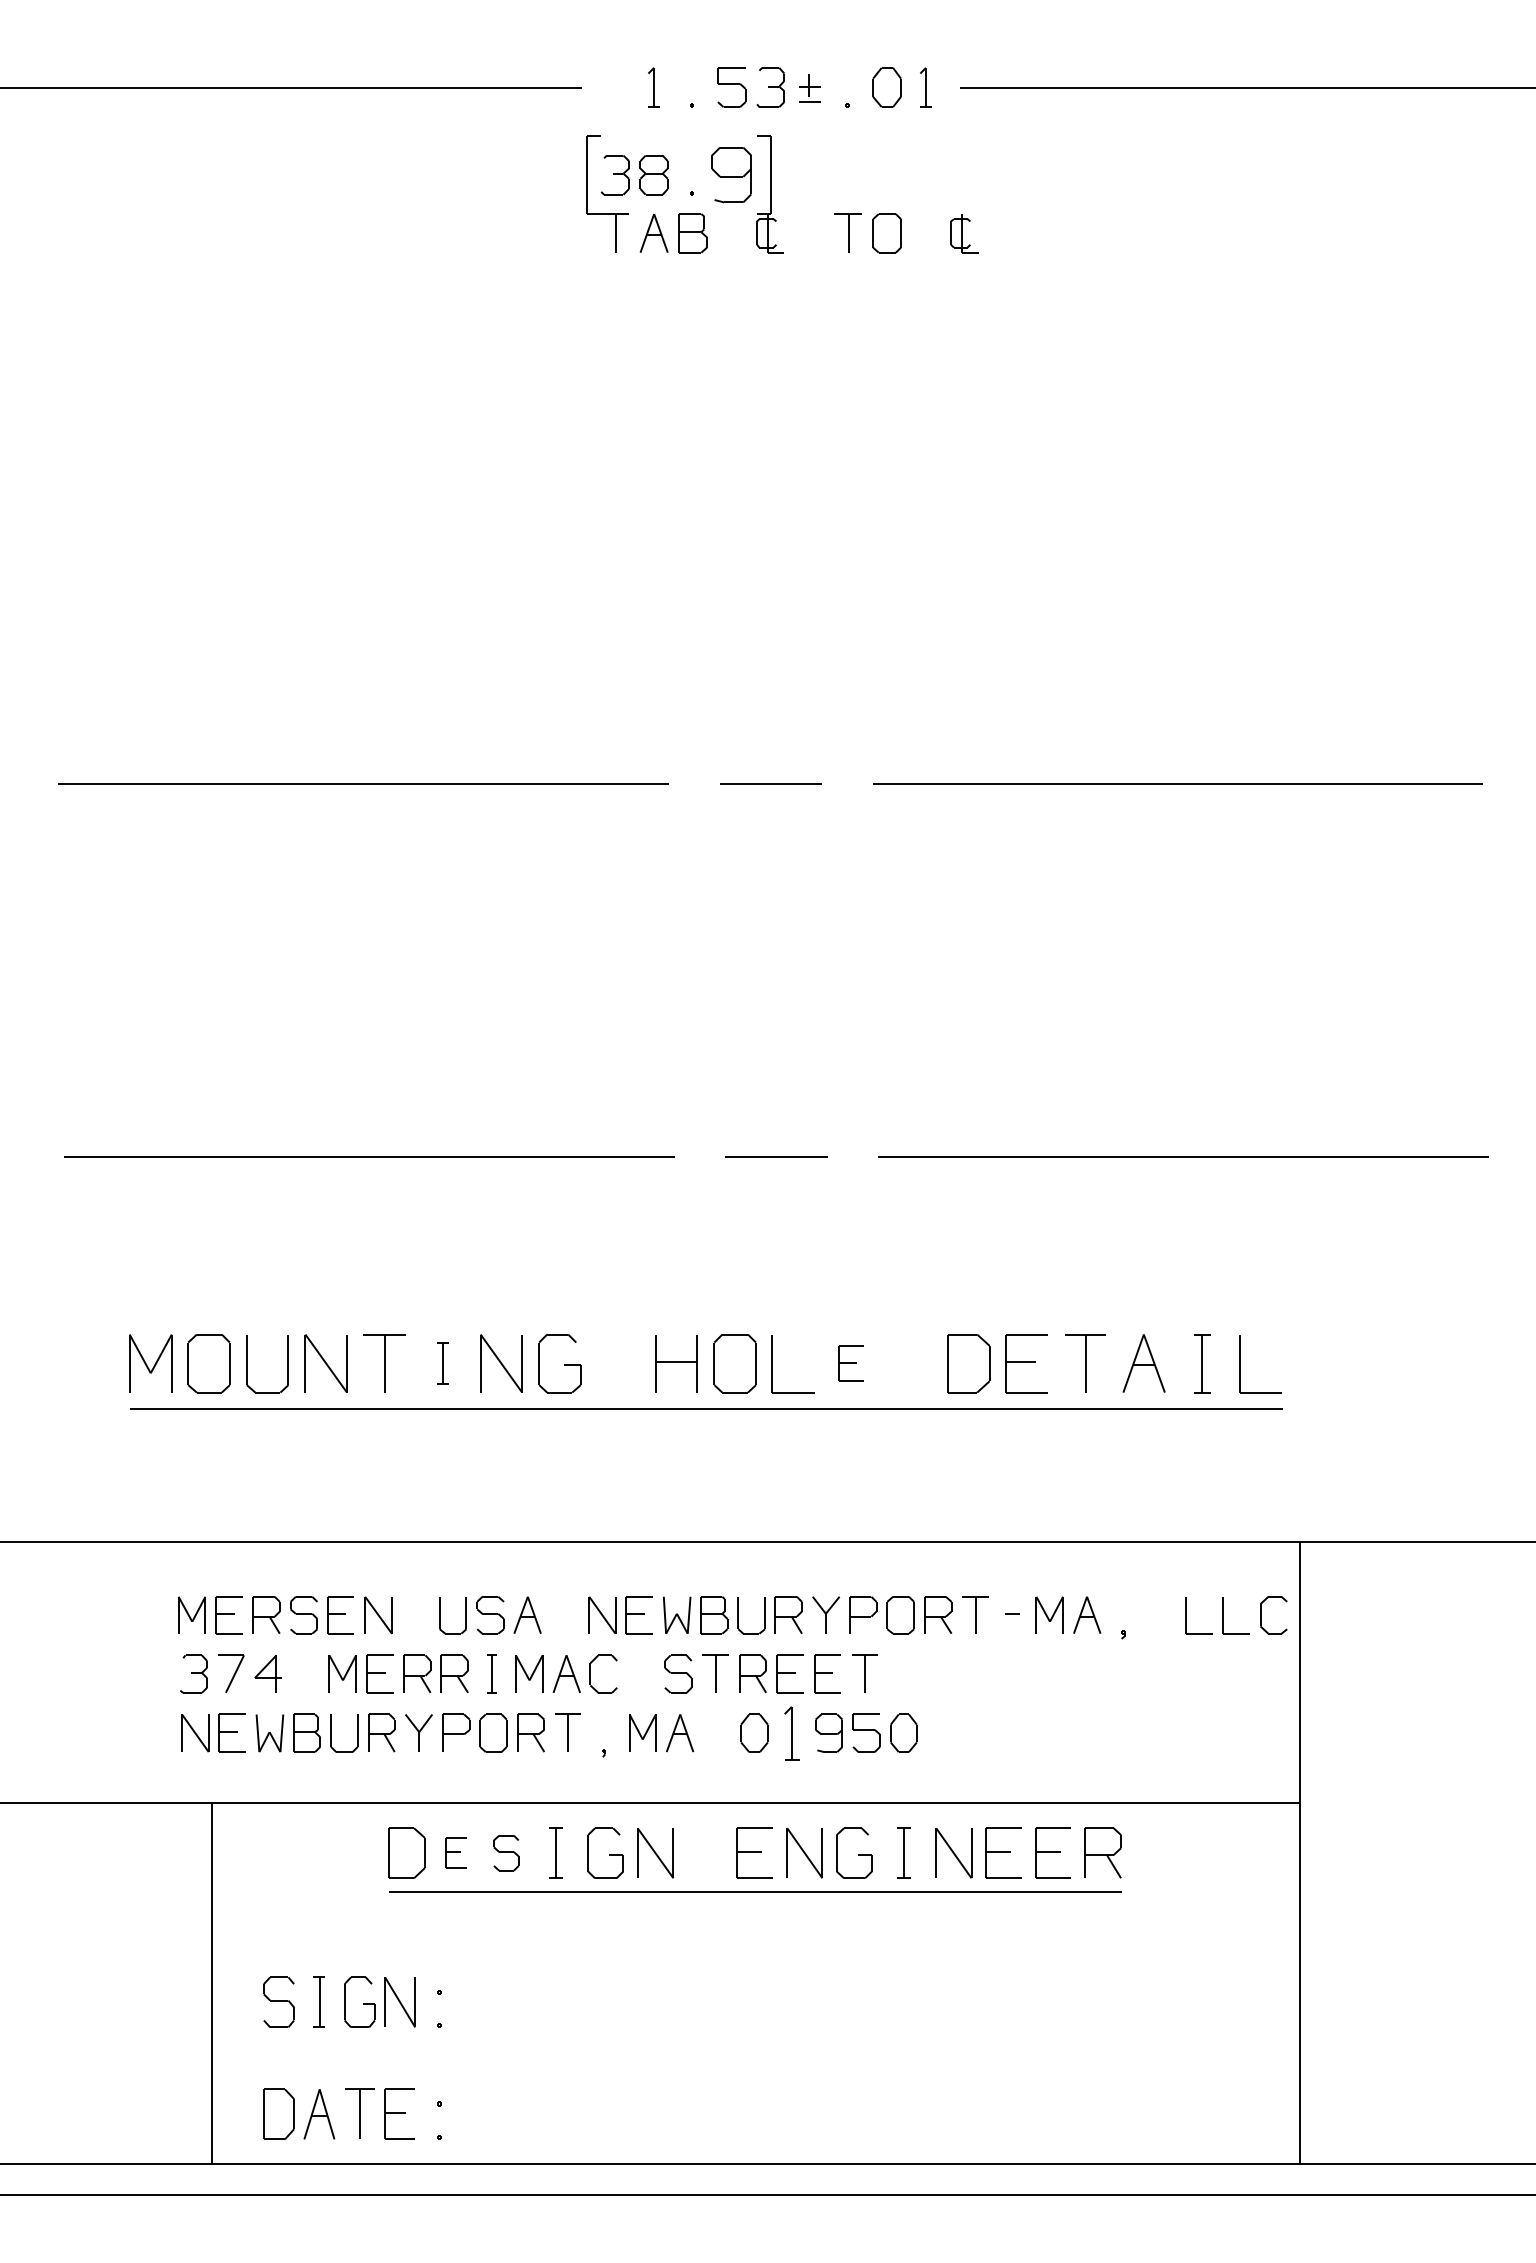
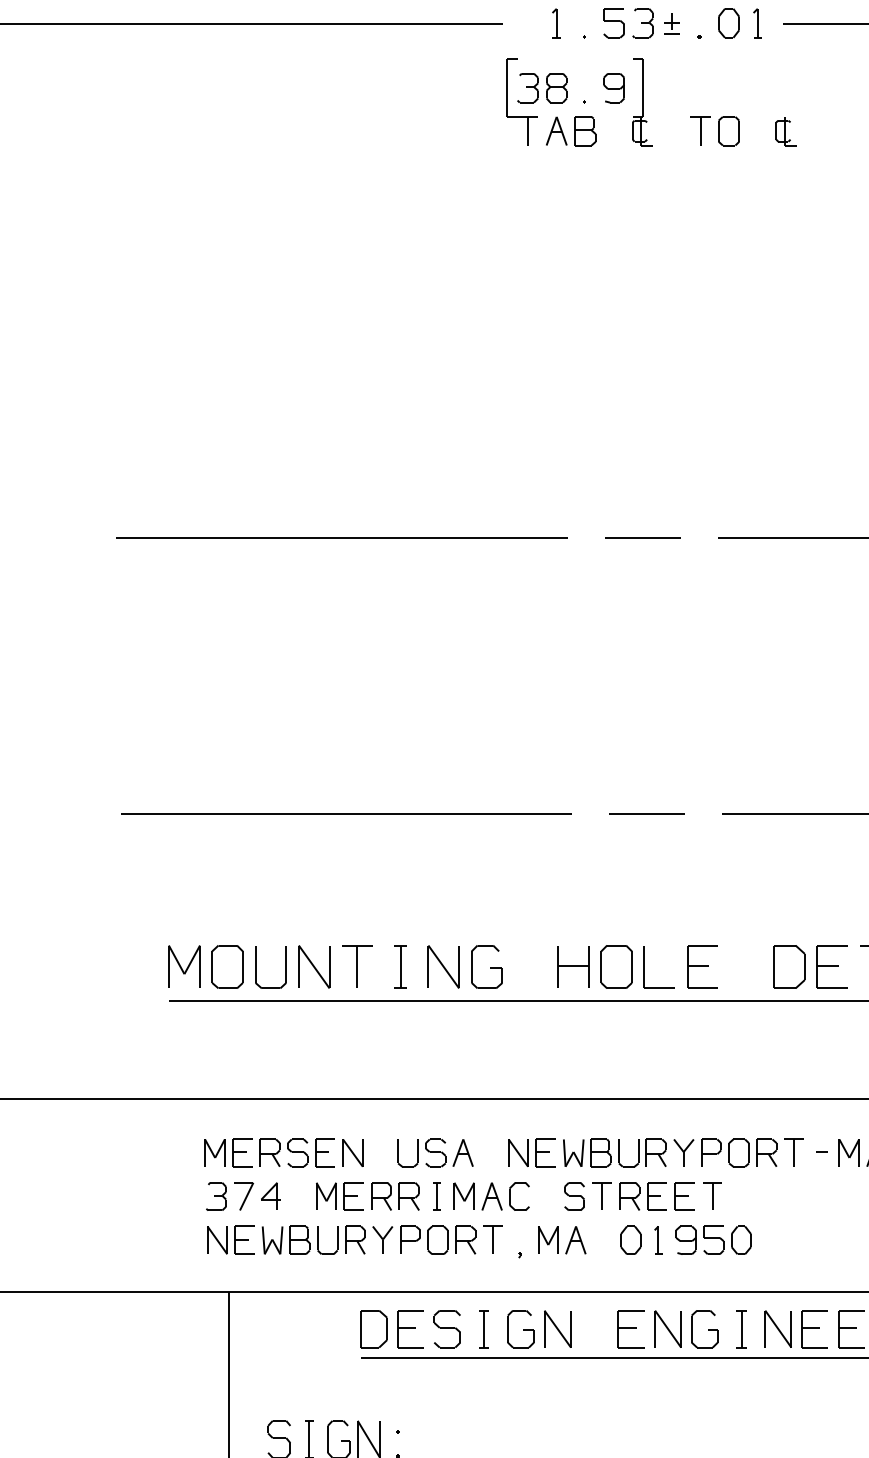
part: (731, 175) -> (613, 88), size x0.71
part: (443, 1363) -> (400, 966), size x1.43
part: (851, 1363) -> (702, 966), size x1.67
part: (791, 1733) -> (658, 1240), size x0.71
part: (455, 1852) -> (409, 1328), size x1.67
part: (506, 1852) -> (447, 1328), size x1.43

